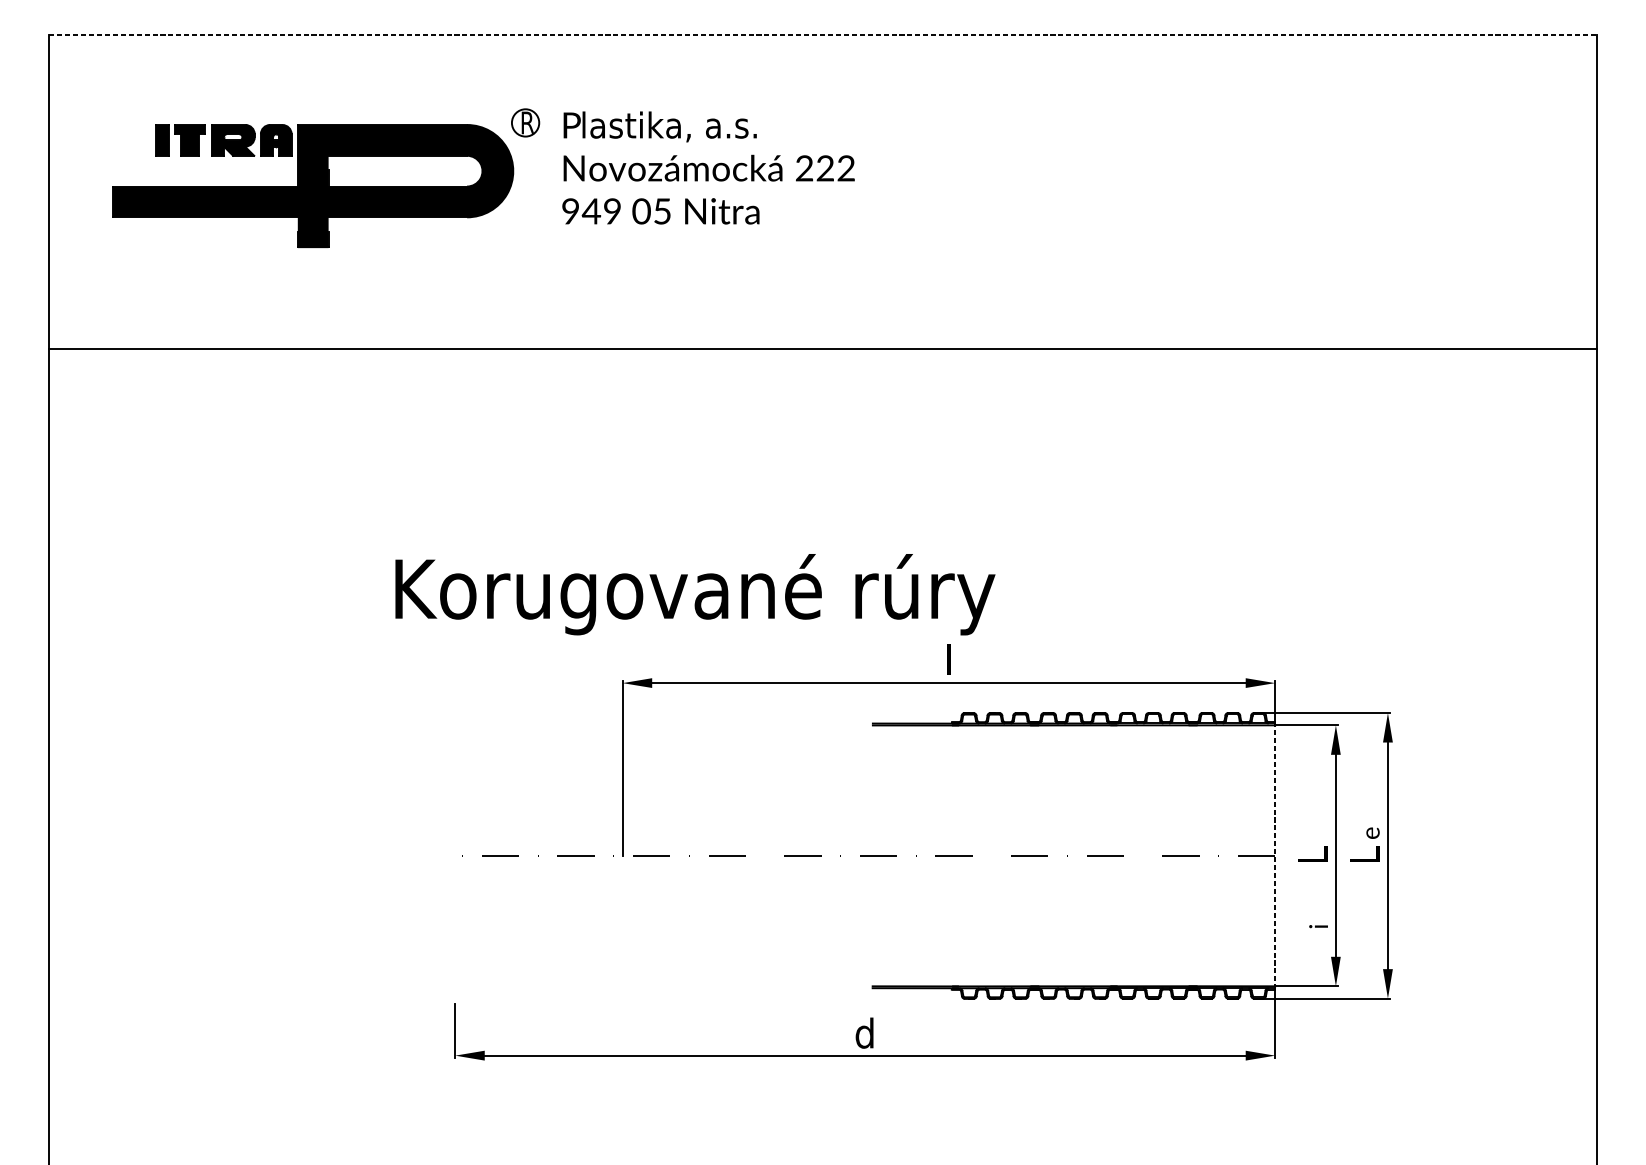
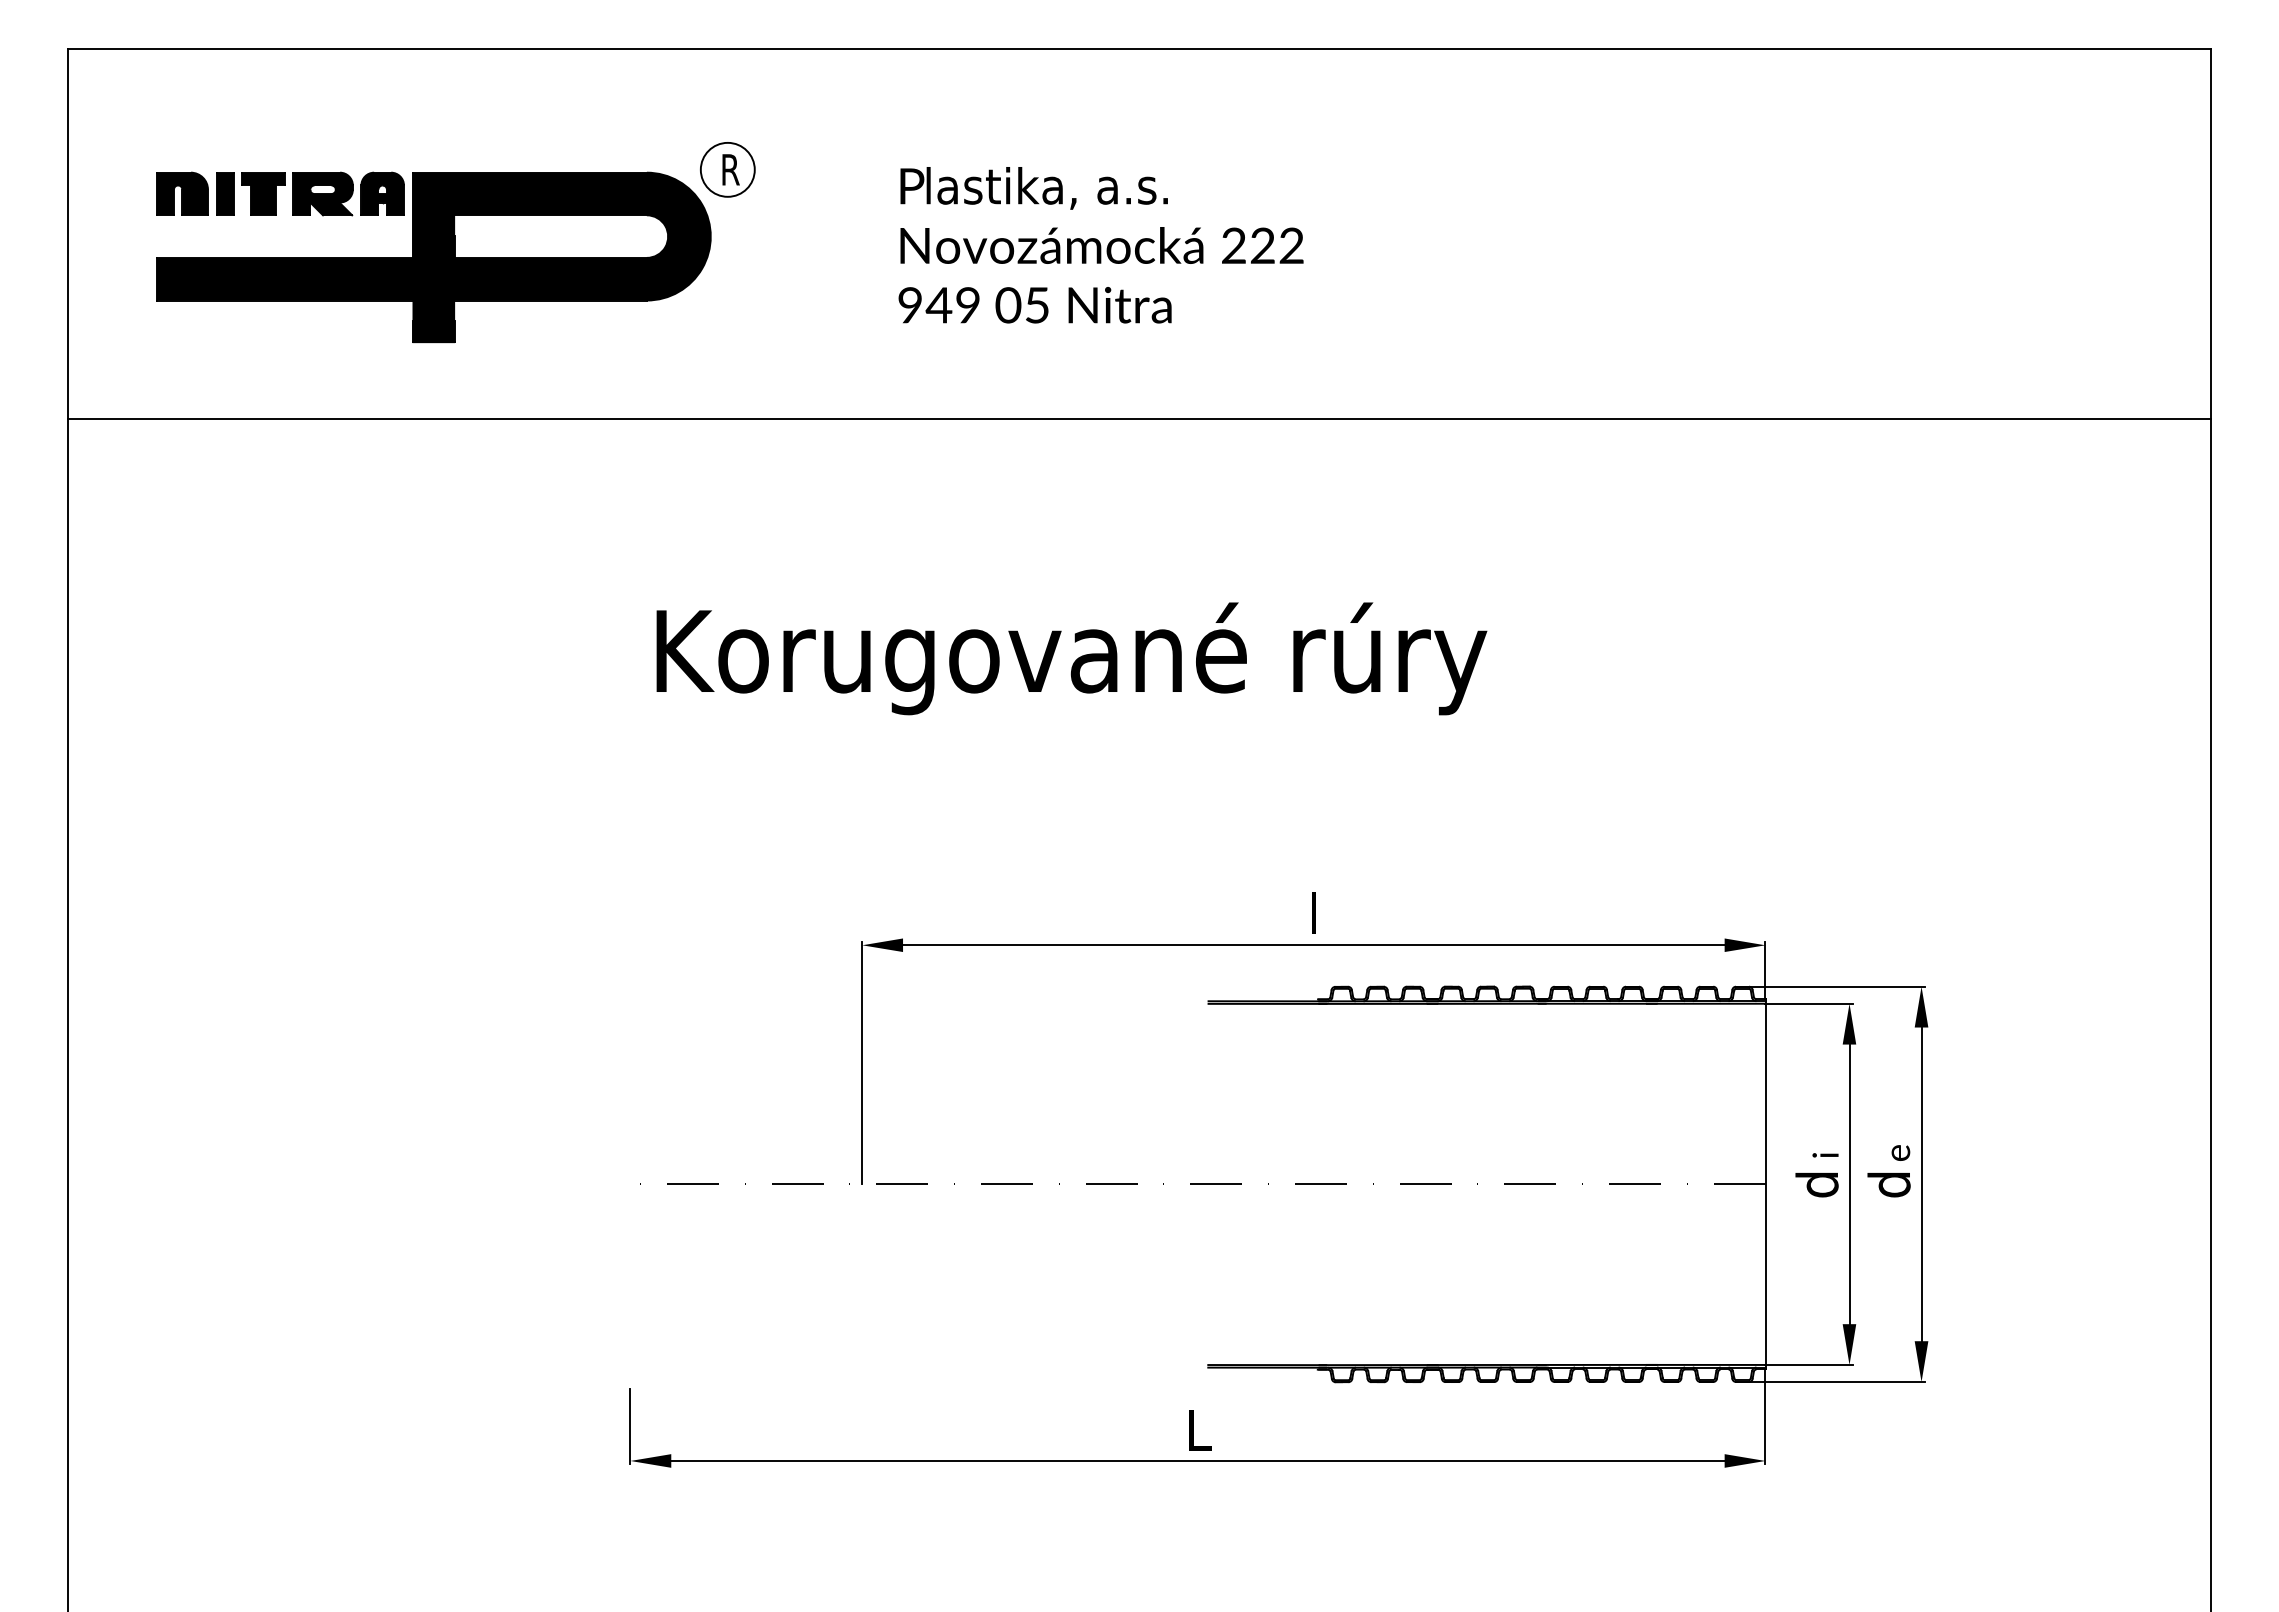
line: (823, 35) -> (1139, 48), dashed -> solid
circle: (525, 122) -> (727, 169), size x1.43
part: (131, 140) -> (182, 193), added
text: (708, 168) -> (1100, 245), moved
line: (823, 349) -> (1139, 419), moved
text: (695, 594) -> (1071, 658), moved
line: (1275, 855) -> (1765, 1184), dashed -> solid
text: (1312, 855) -> (1816, 1184), L -> d
text: (1364, 855) -> (1888, 1184), L -> d
text: (1318, 926) -> (1825, 1155), moved
text: (864, 1032) -> (1197, 1429), d -> L

